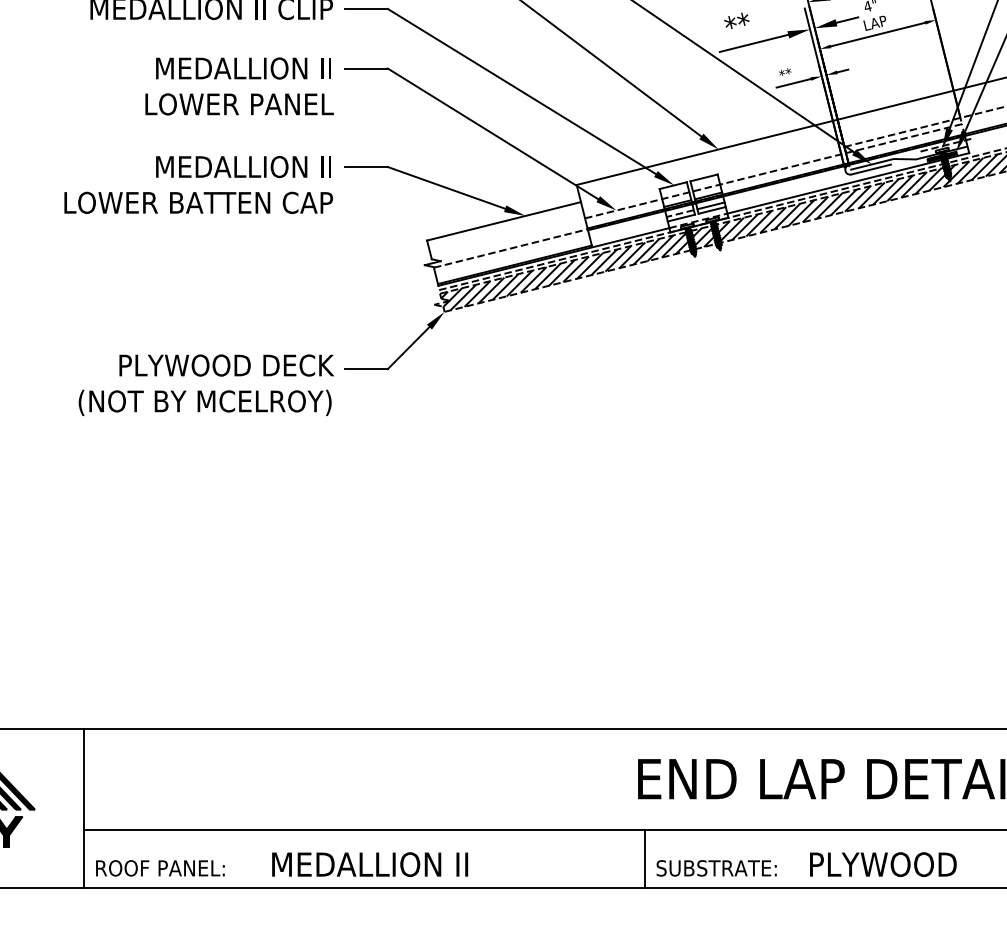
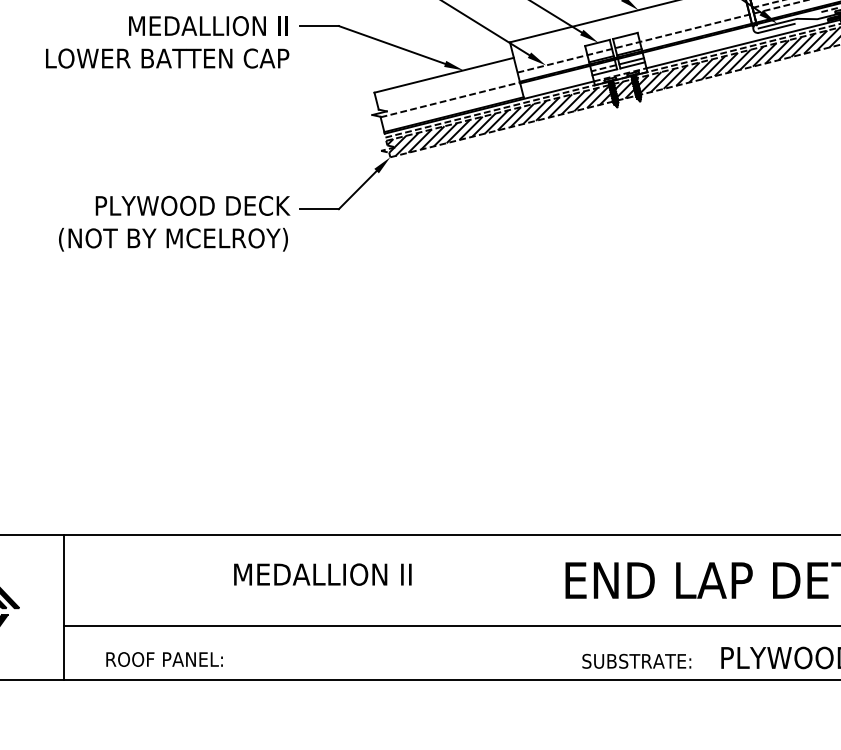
line: (645, 858) -> (572, 652), removed
text: (370, 864) -> (323, 574), moved
text: (160, 868) -> (164, 659), moved

